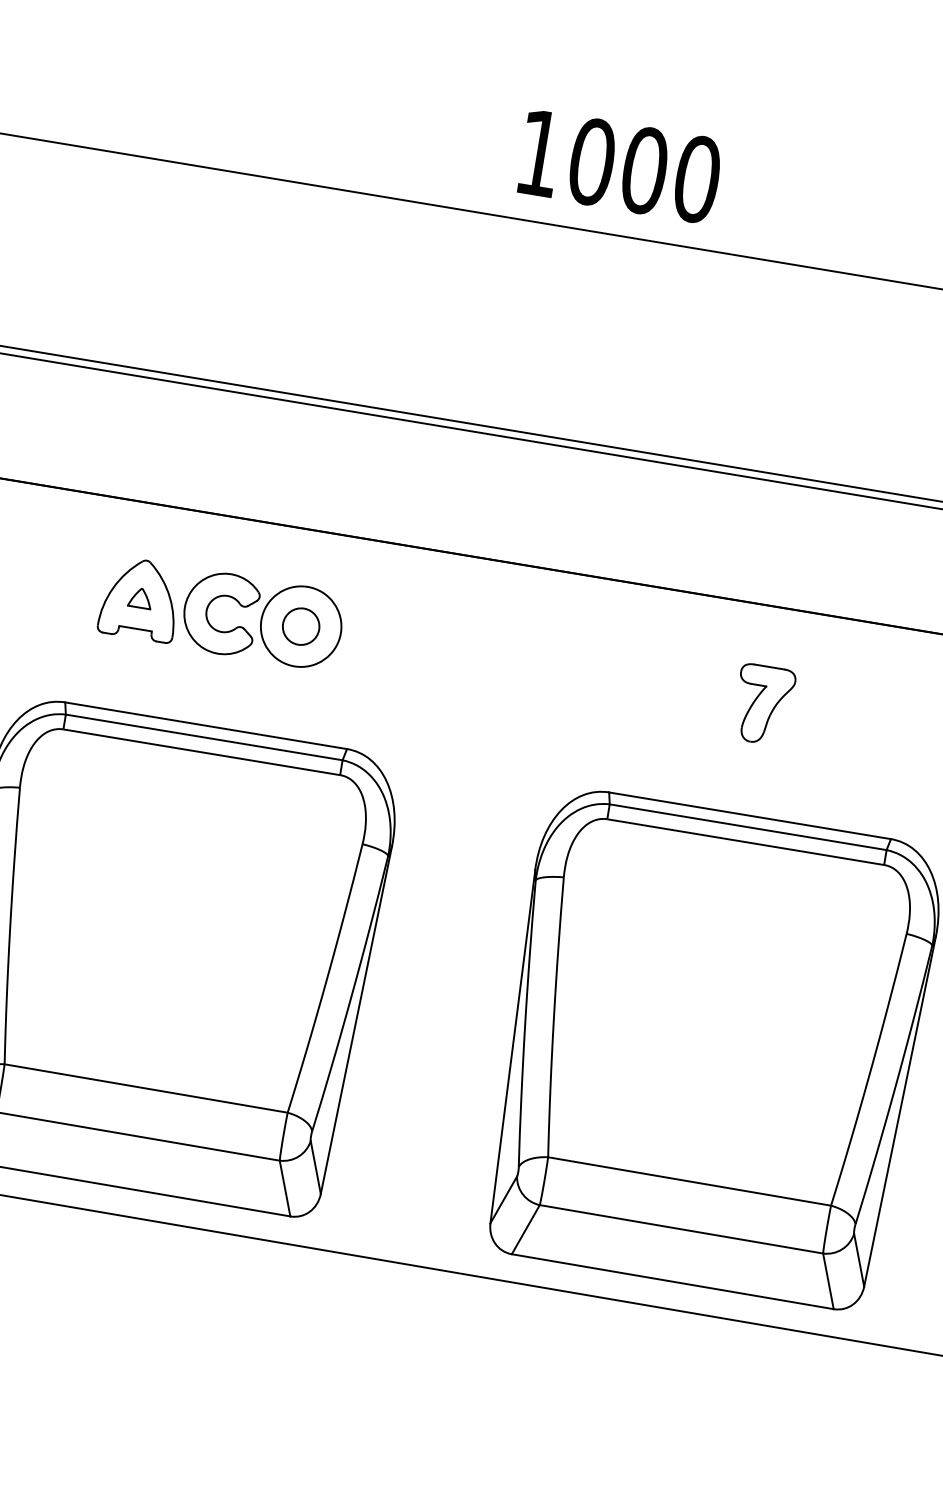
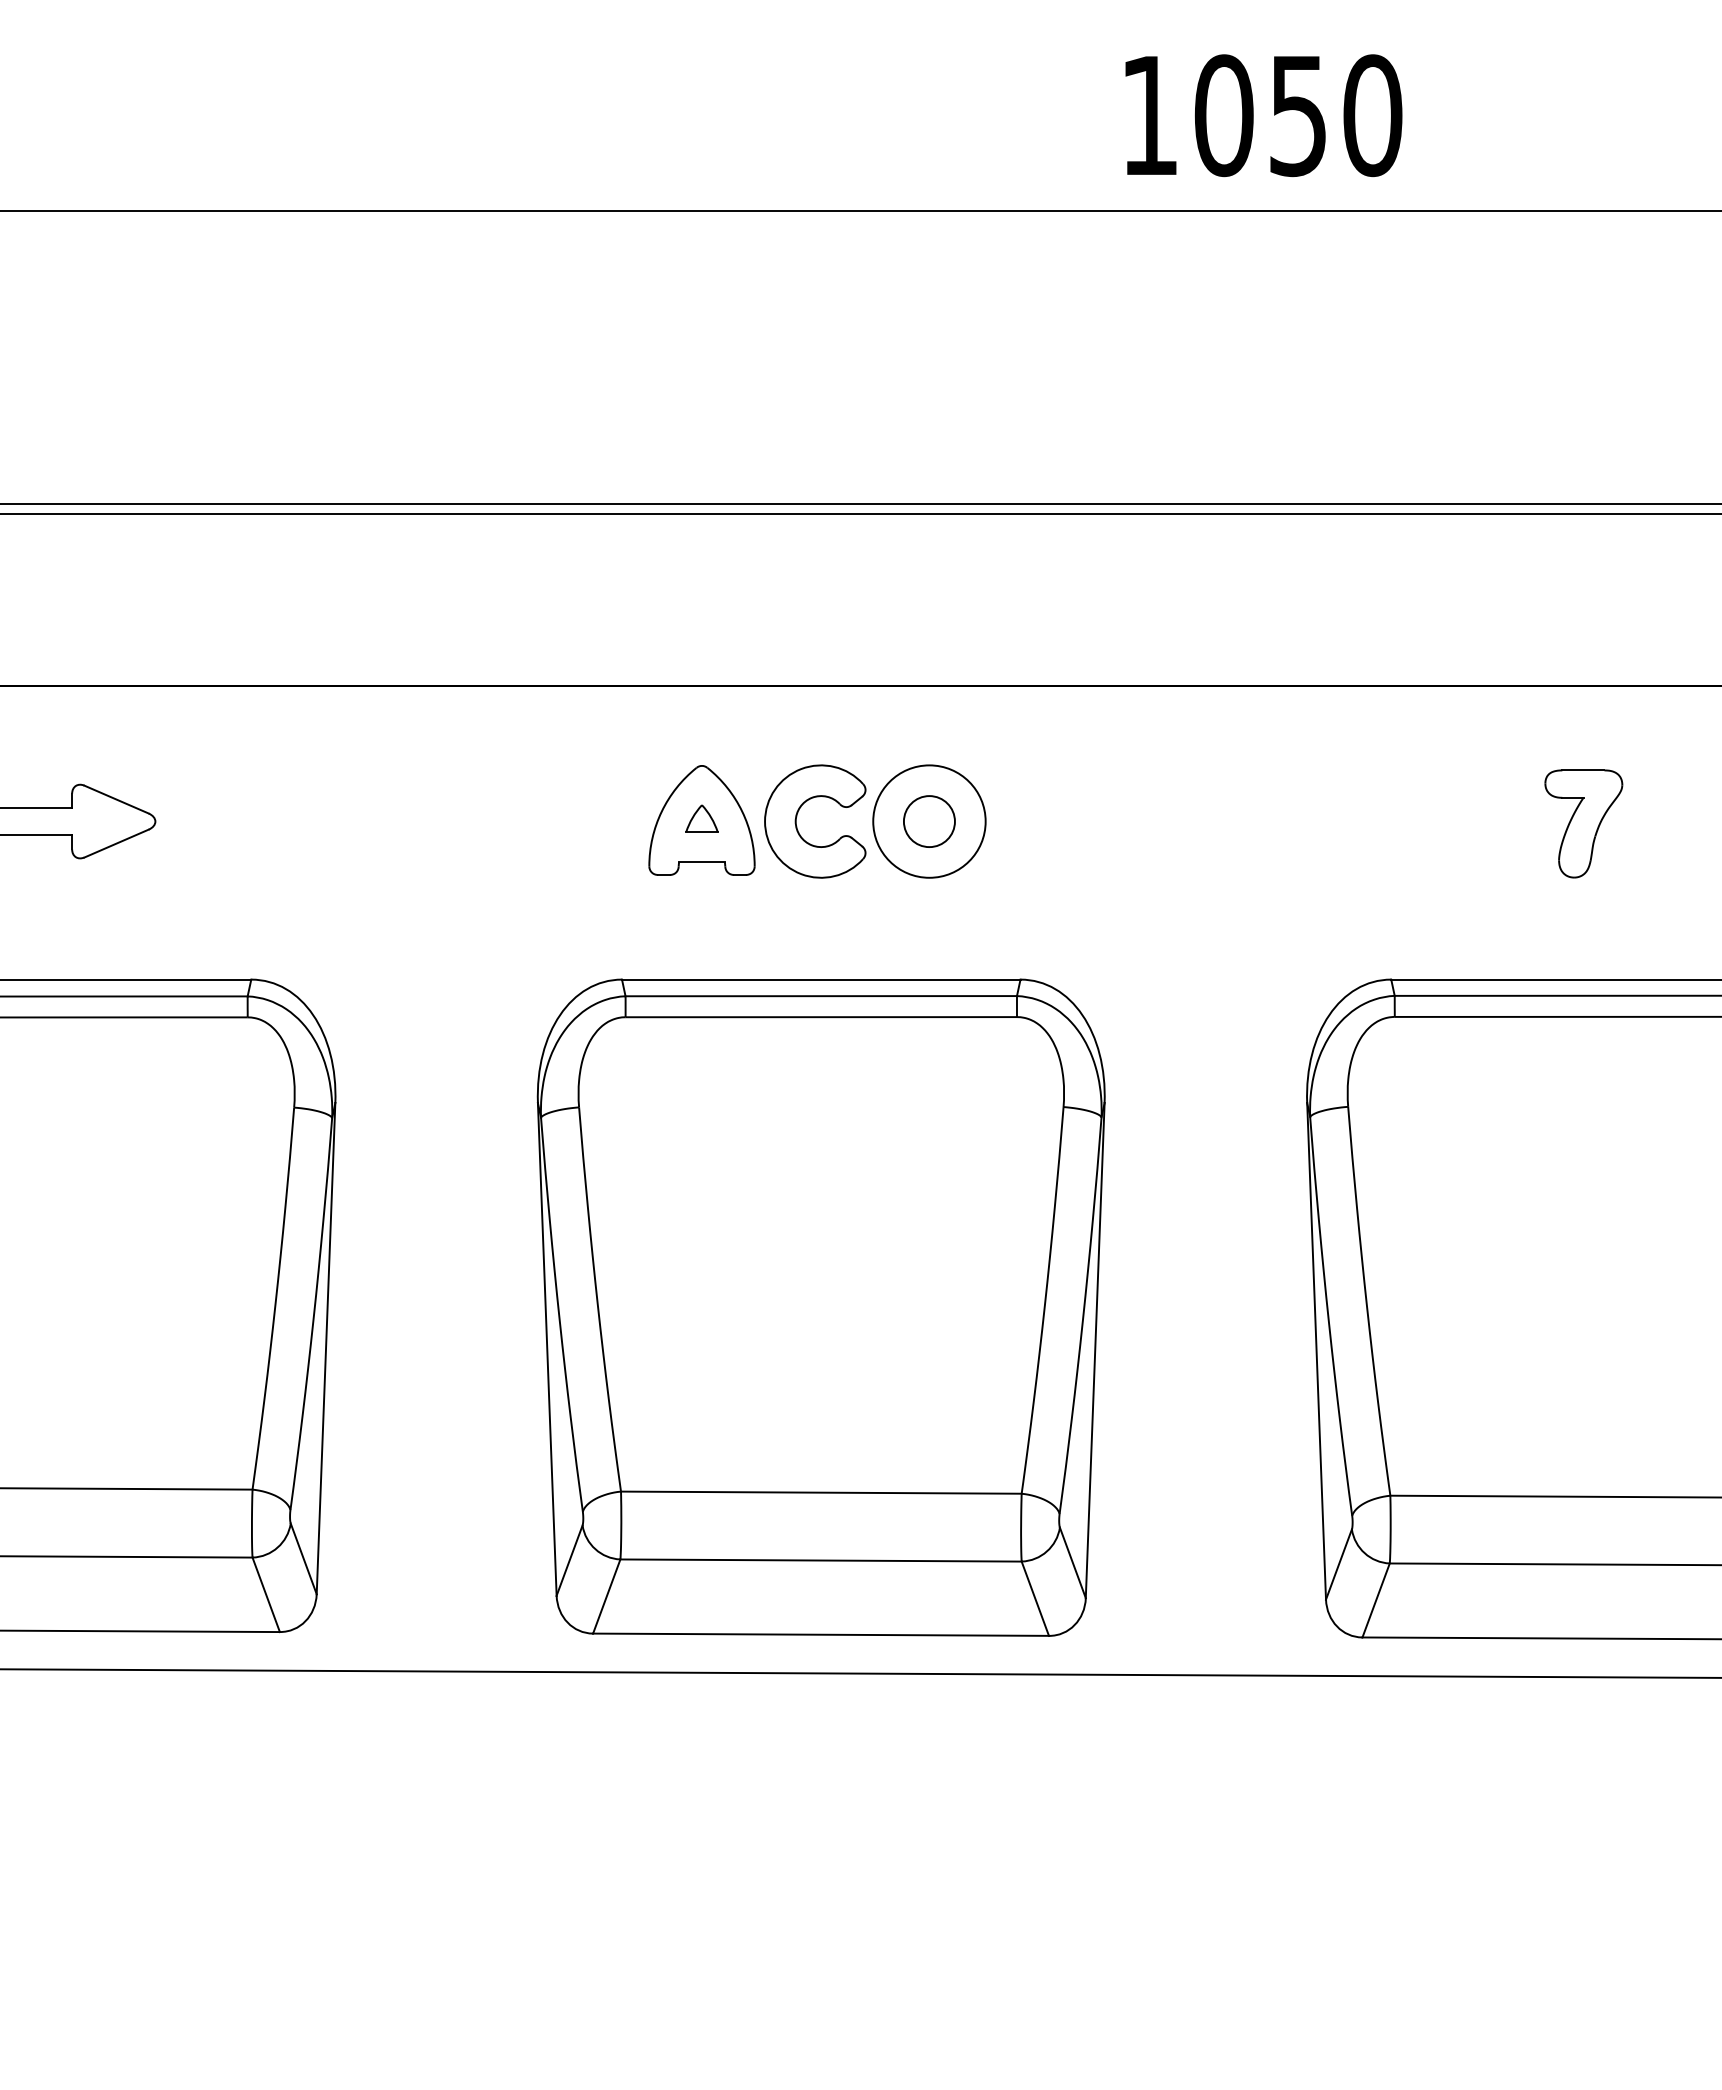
text: (644, 170) -> (1298, 115), 1000 -> 1050

